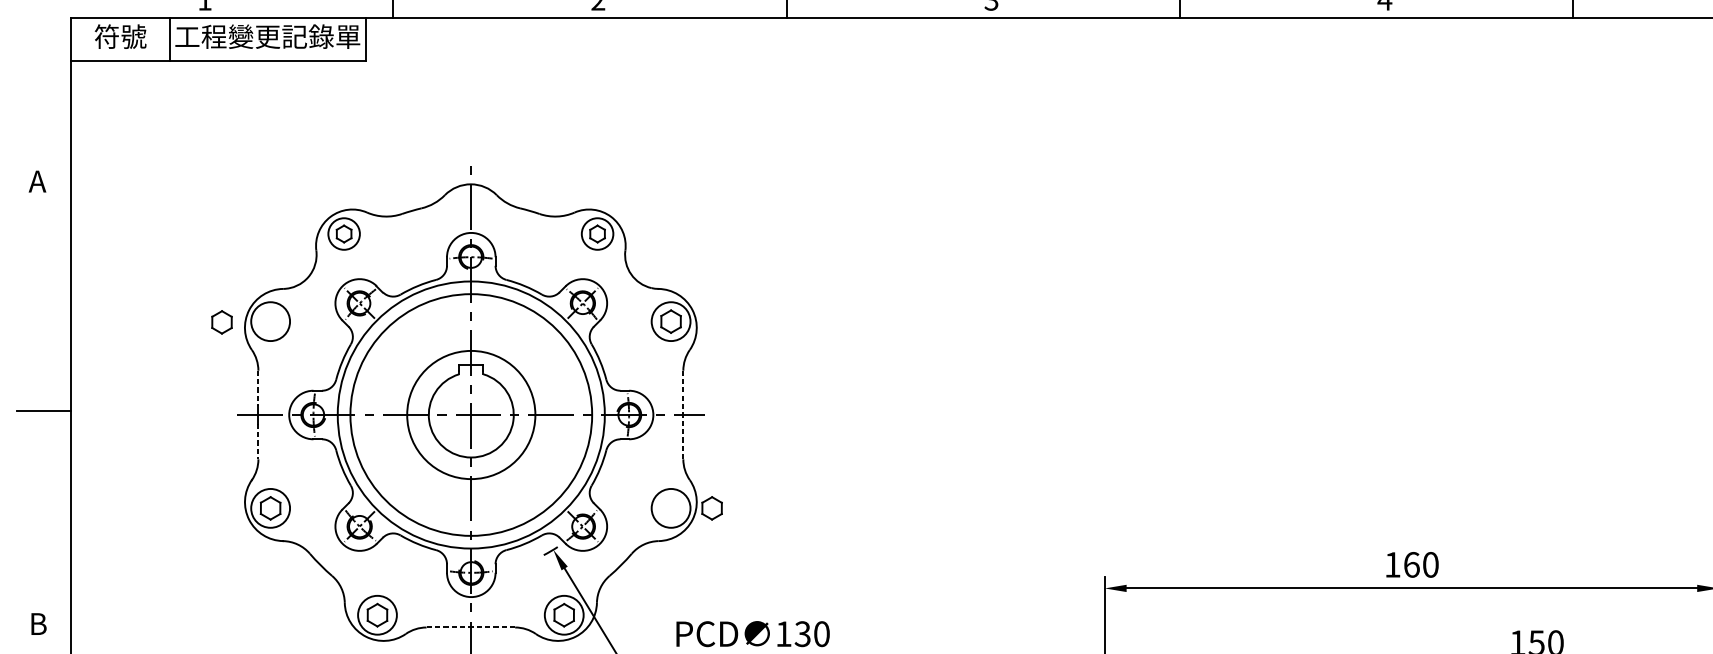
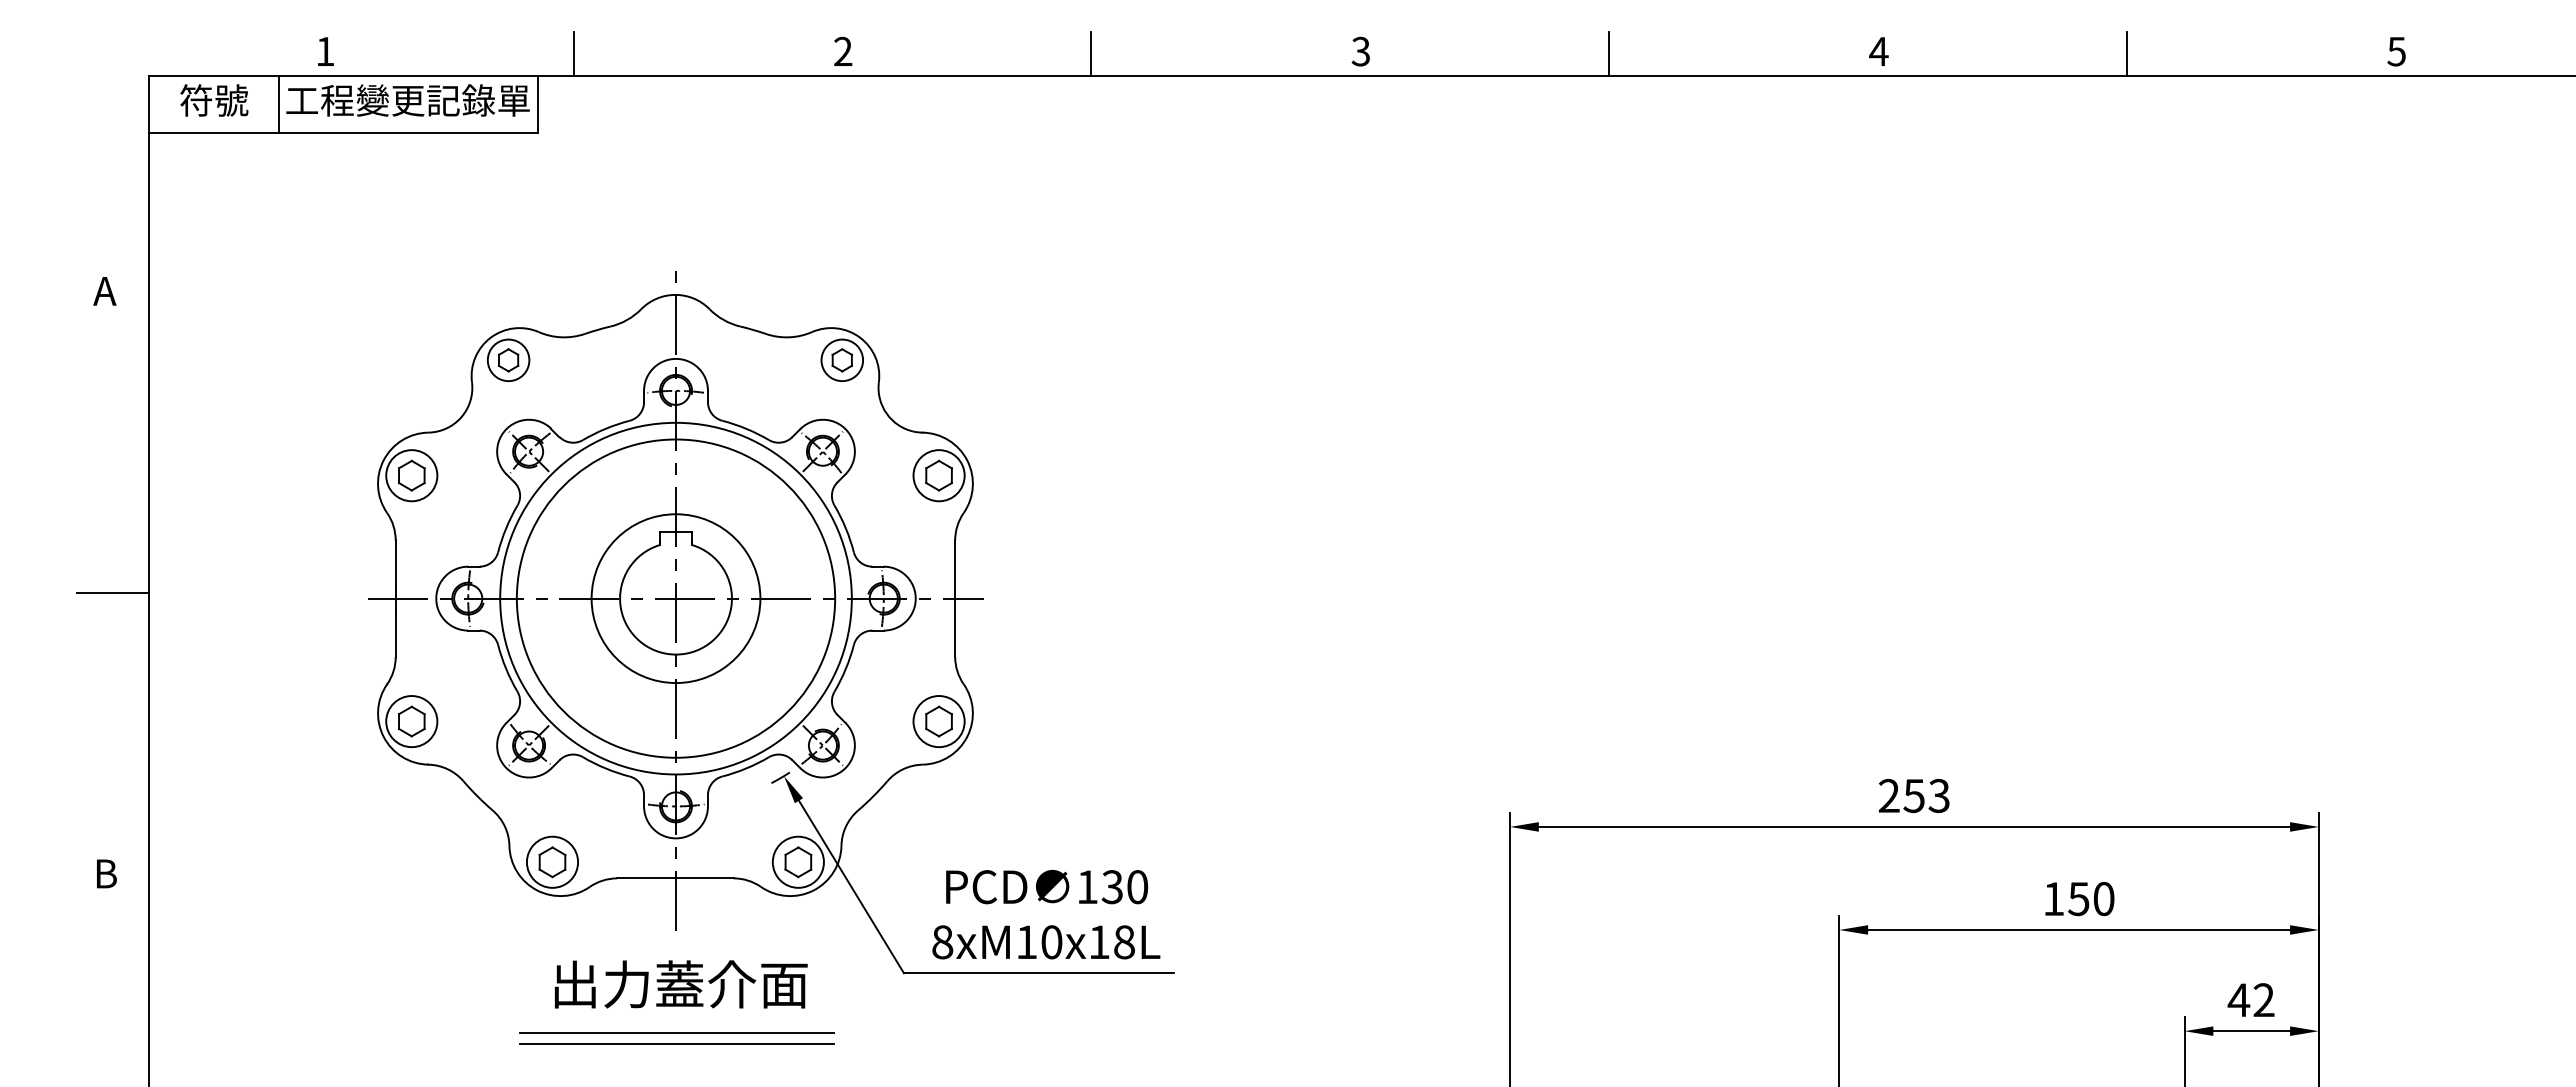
part: (221, 322) -> (411, 475), moved
line: (258, 389) -> (395, 564), dashed -> solid
line: (683, 414) -> (955, 598), dashed -> solid
line: (258, 442) -> (395, 634), dashed -> solid
part: (711, 508) -> (938, 721), moved
text: (1411, 564) -> (1913, 795), 160 -> 253
line: (470, 627) -> (675, 878), dashed -> solid

